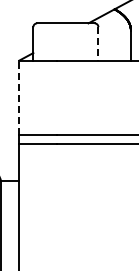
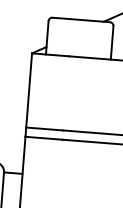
line: (98, 43) -> (112, 42), dashed -> solid
line: (19, 97) -> (29, 90), dashed -> solid

